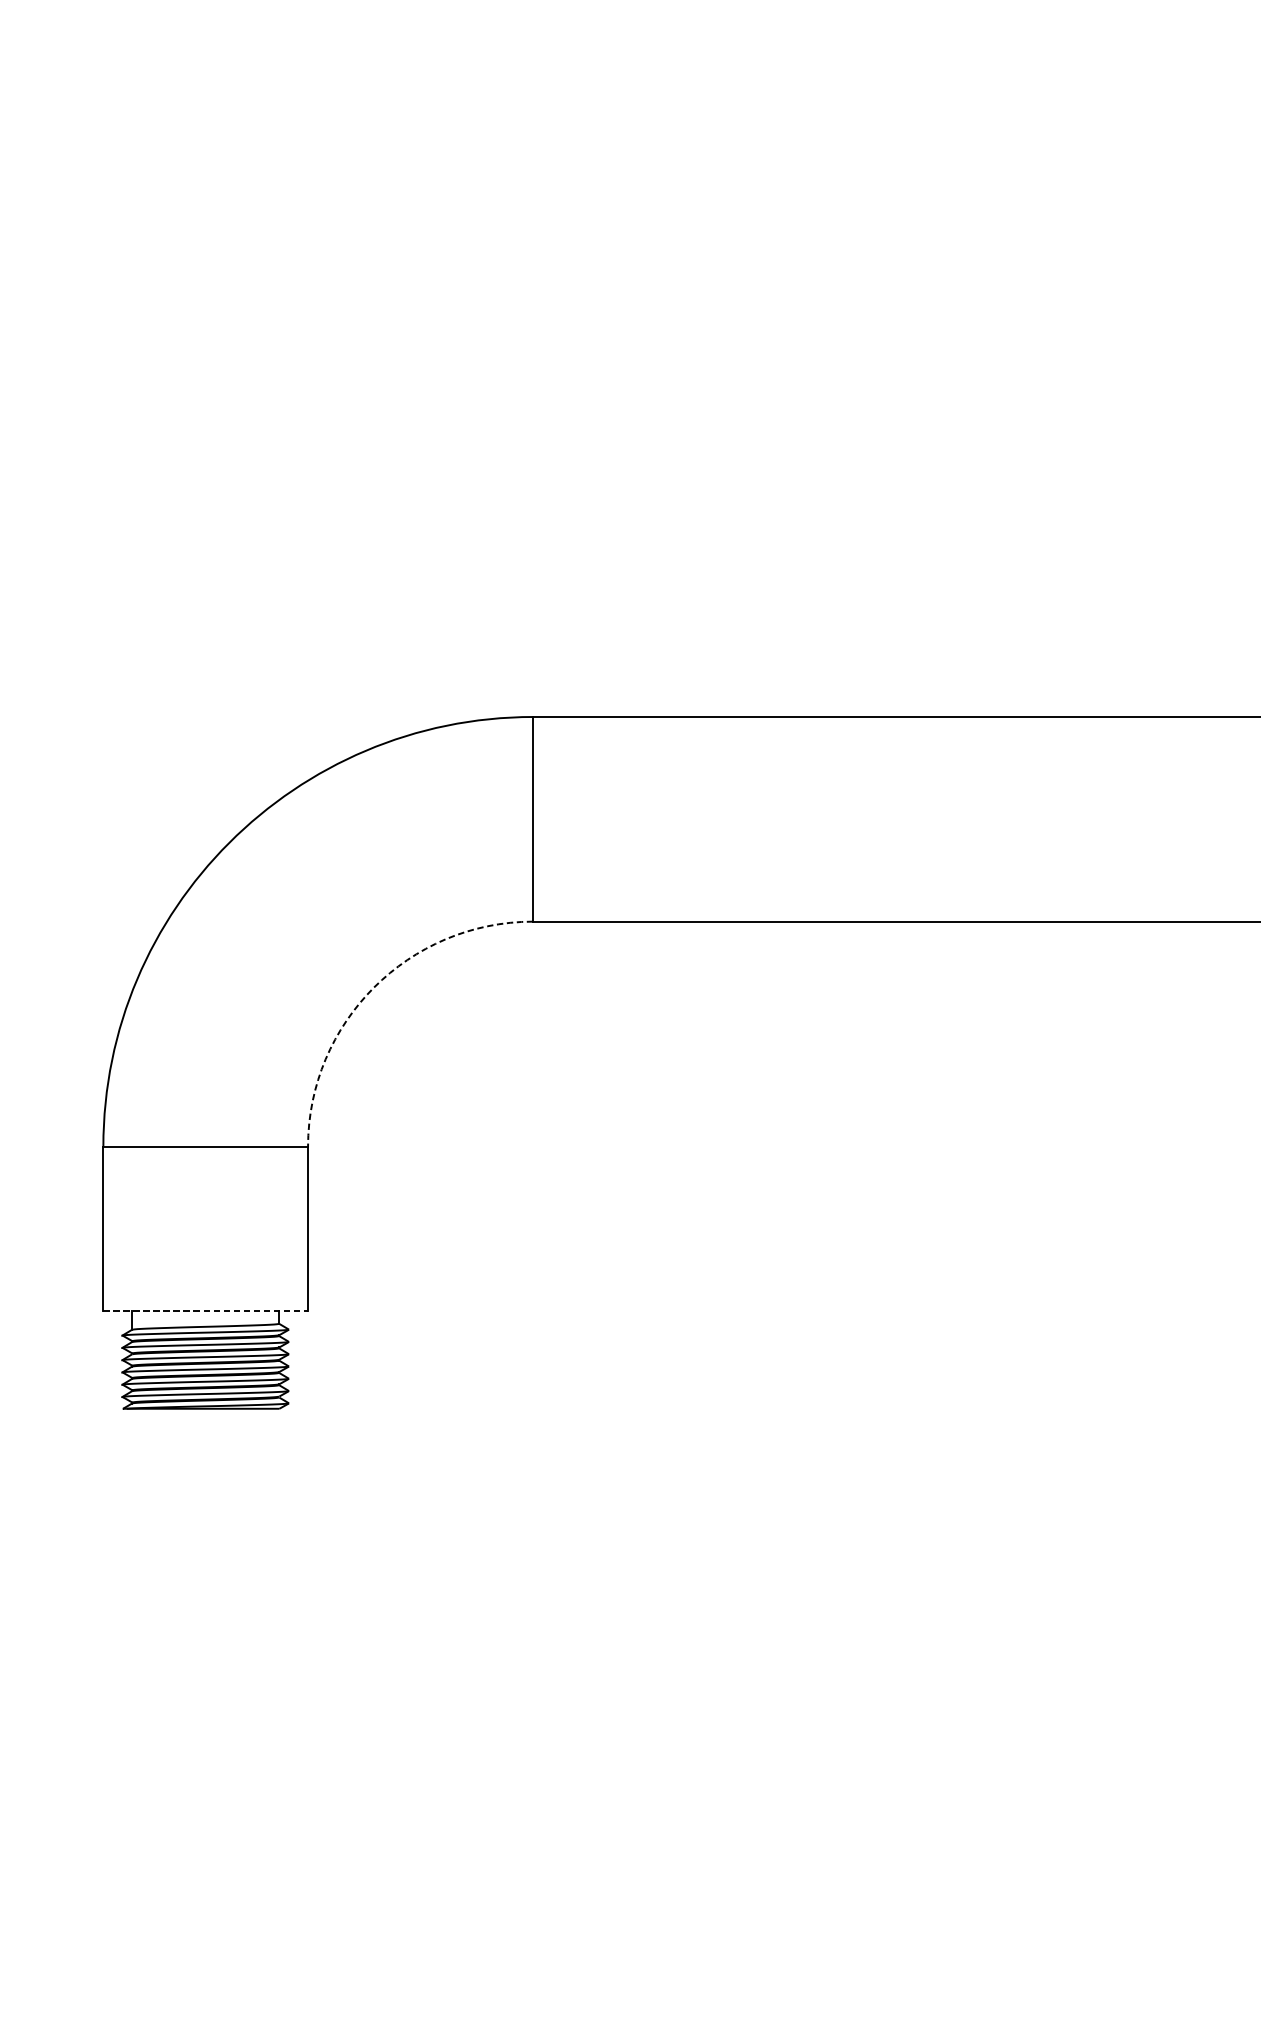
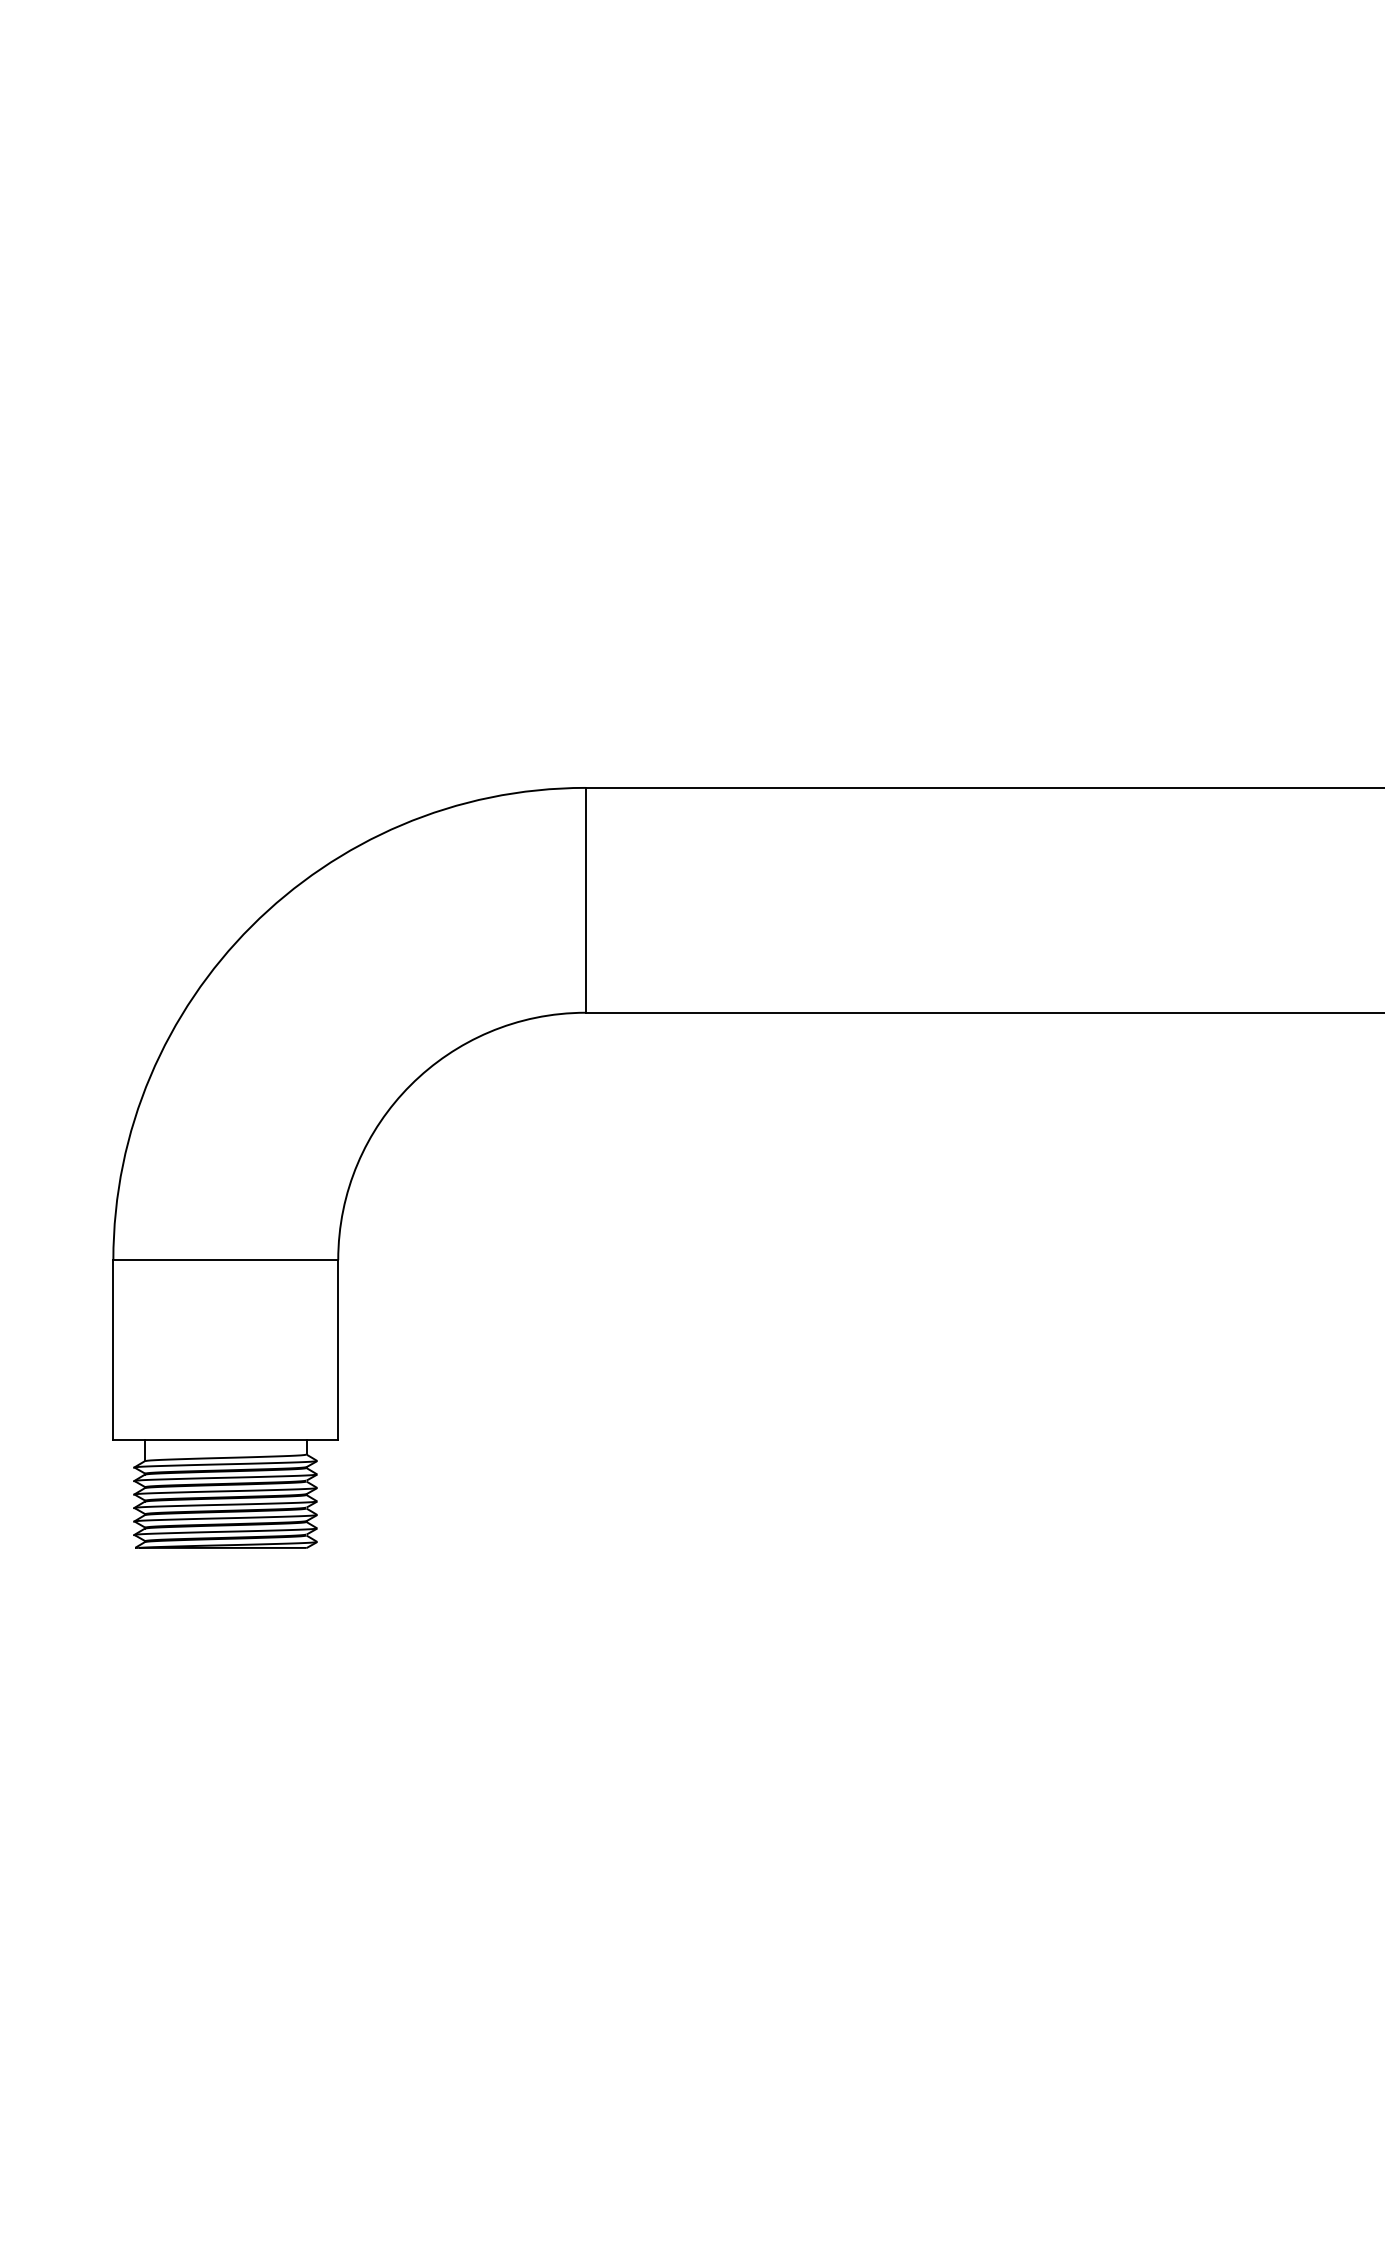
arc: (373, 987) -> (410, 1085), dashed -> solid
line: (206, 1310) -> (226, 1440), dashed -> solid

